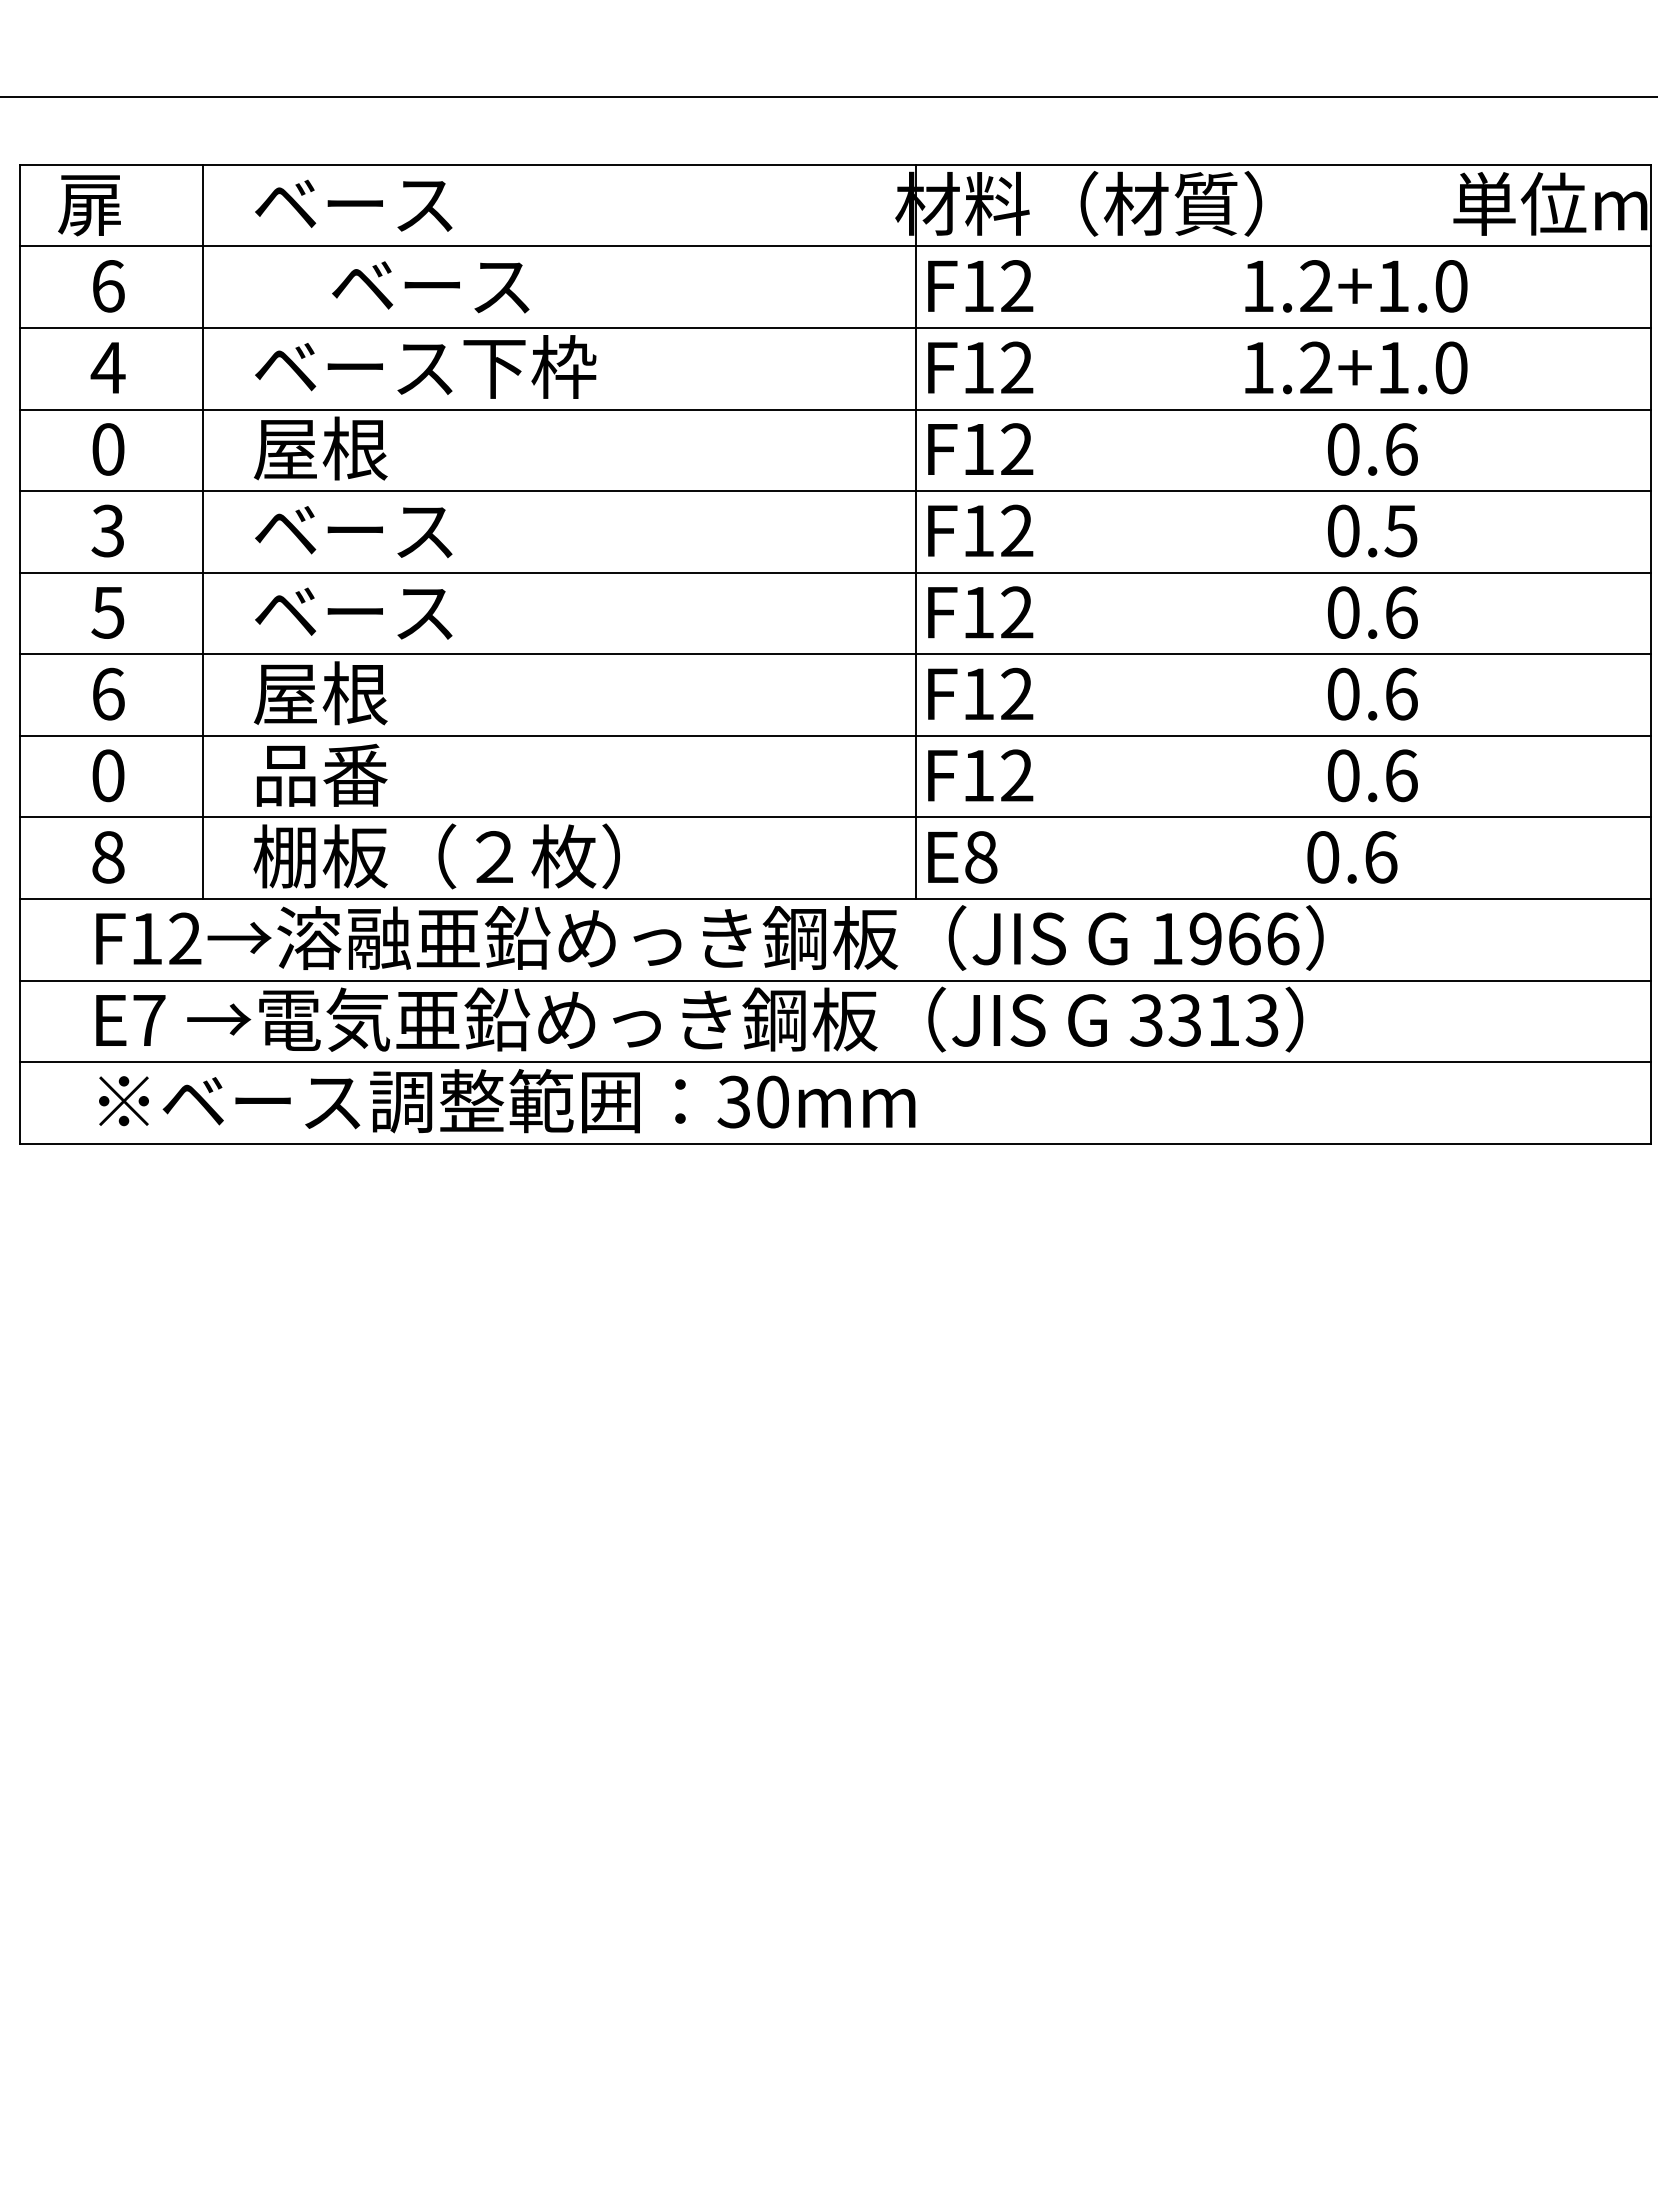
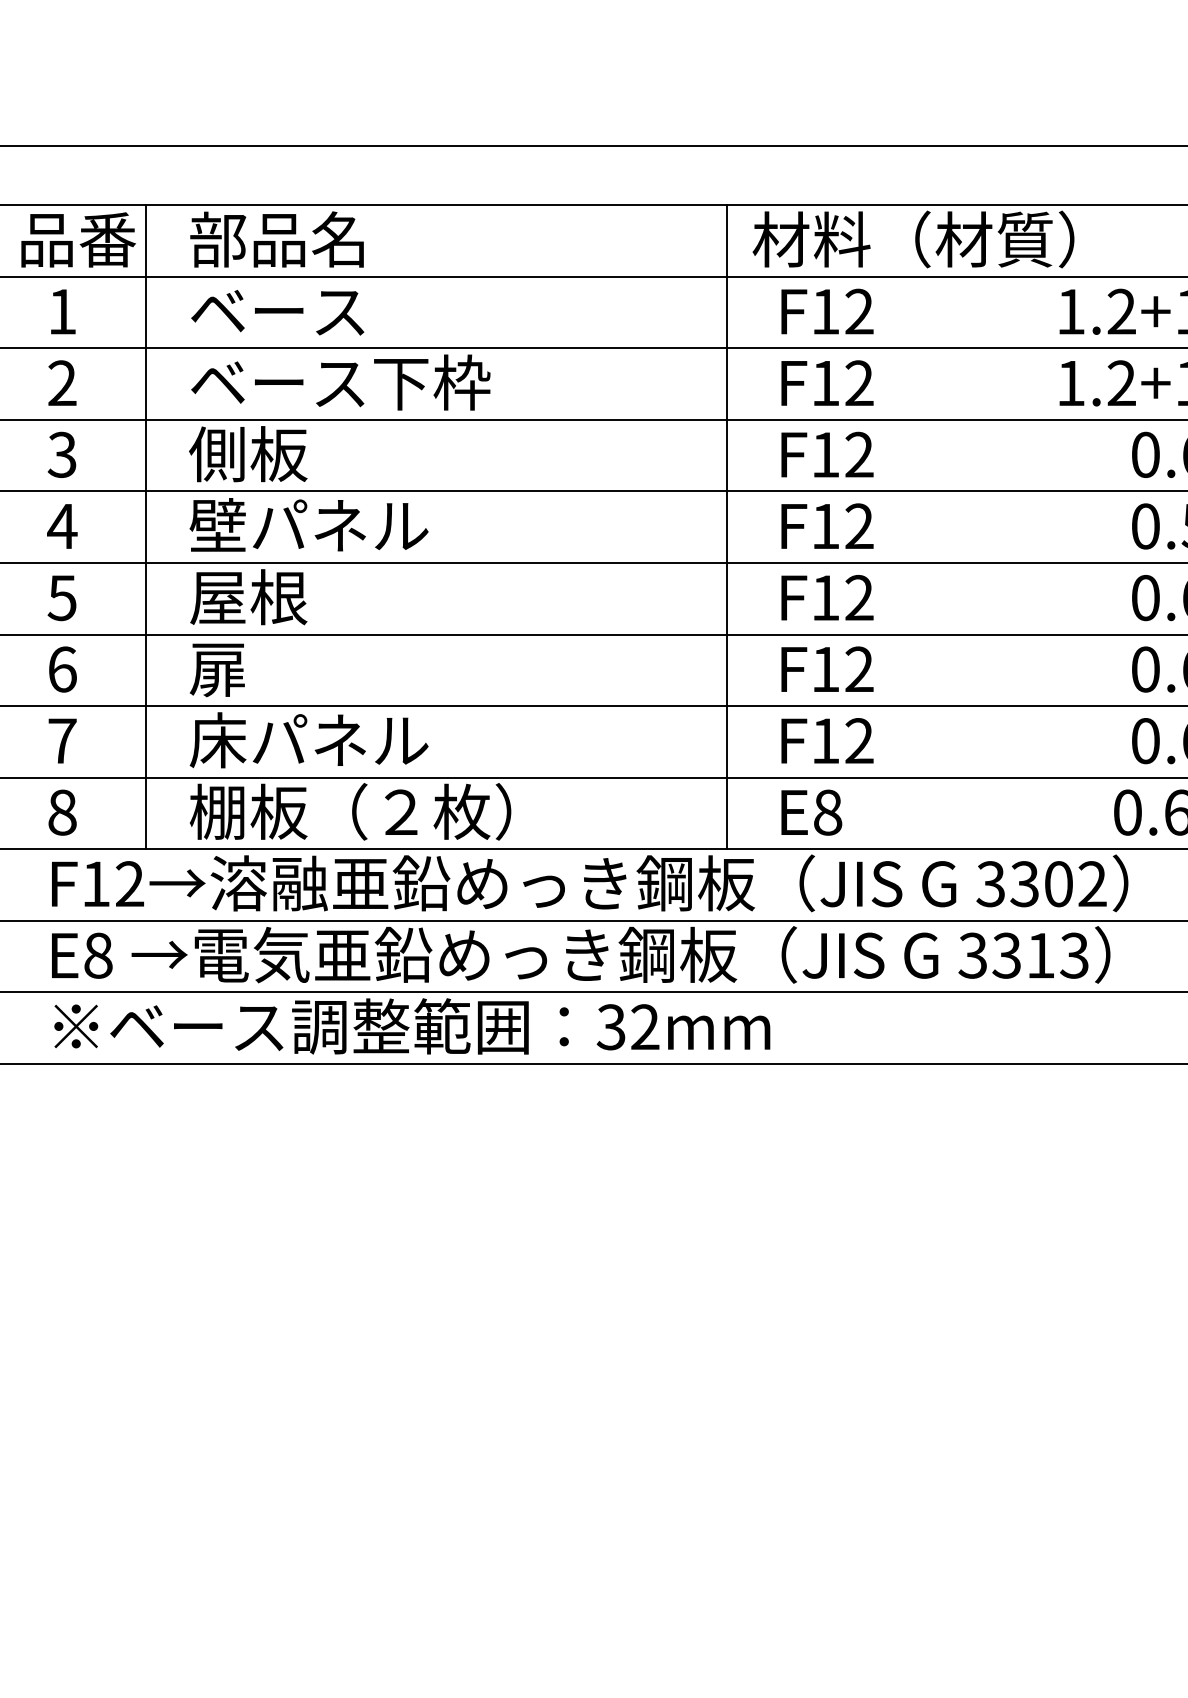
text: (353, 203) -> (277, 239), ベース -> 部品名
text: (125, 204) -> (77, 240), 扉 -> 品番
text: (108, 286) -> (62, 311), 6 -> 1
text: (430, 287) -> (277, 312), moved
text: (107, 367) -> (61, 383), 4 -> 2
text: (319, 448) -> (247, 454), 屋根 -> 側板
text: (107, 449) -> (61, 454), 0 -> 3
text: (389, 528) -> (309, 524), ベース -> 壁パネル
text: (107, 530) -> (61, 525), 3 -> 4
line: (916, 531) -> (727, 526), moved
text: (353, 611) -> (277, 597), ベース -> 屋根
text: (320, 693) -> (248, 668), 屋根 -> 扉
text: (389, 774) -> (309, 739), 品番 -> 床パネル
text: (108, 775) -> (62, 740), 0 -> 7
text: (1224, 938) -> (1041, 883), 1966 -> 3302
text: (149, 1020) -> (98, 955), E7 -> E8
text: (772, 1101) -> (644, 1026), 30mm -> 32mm

